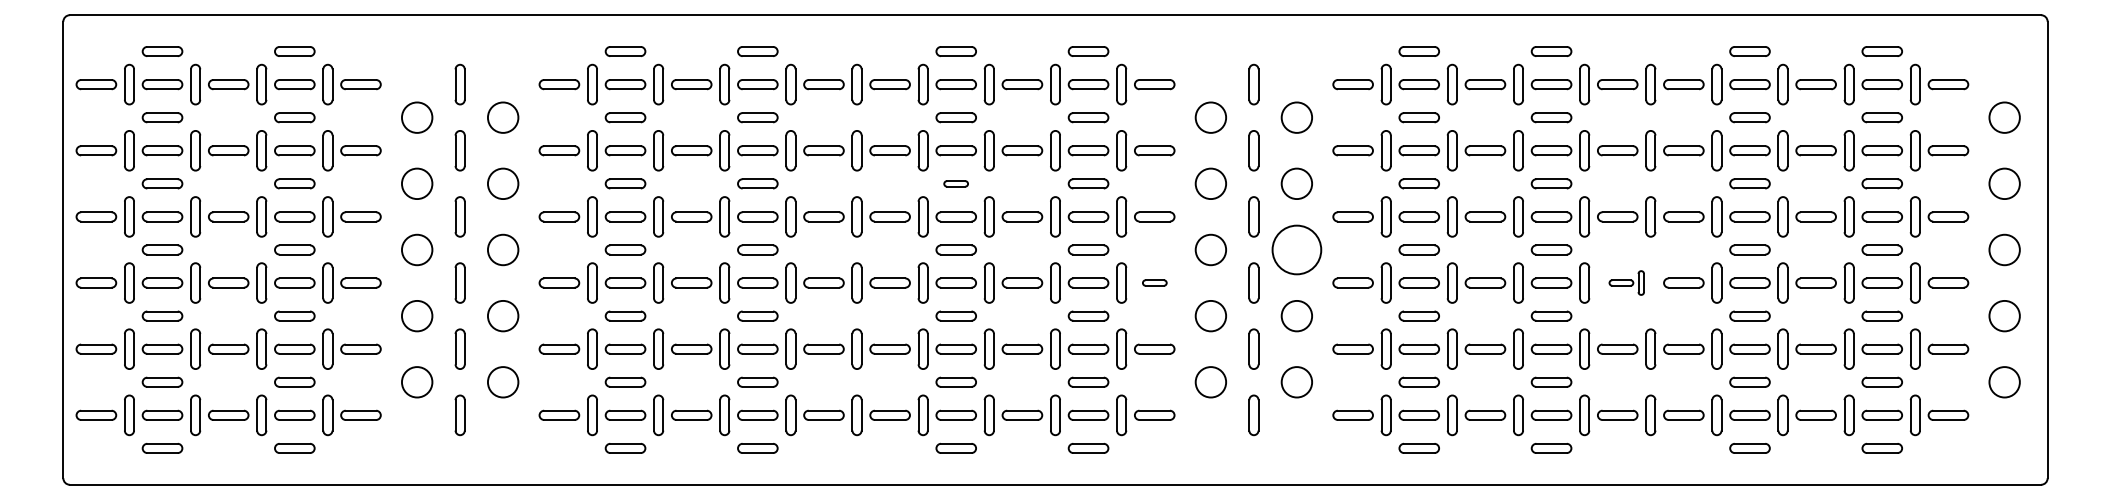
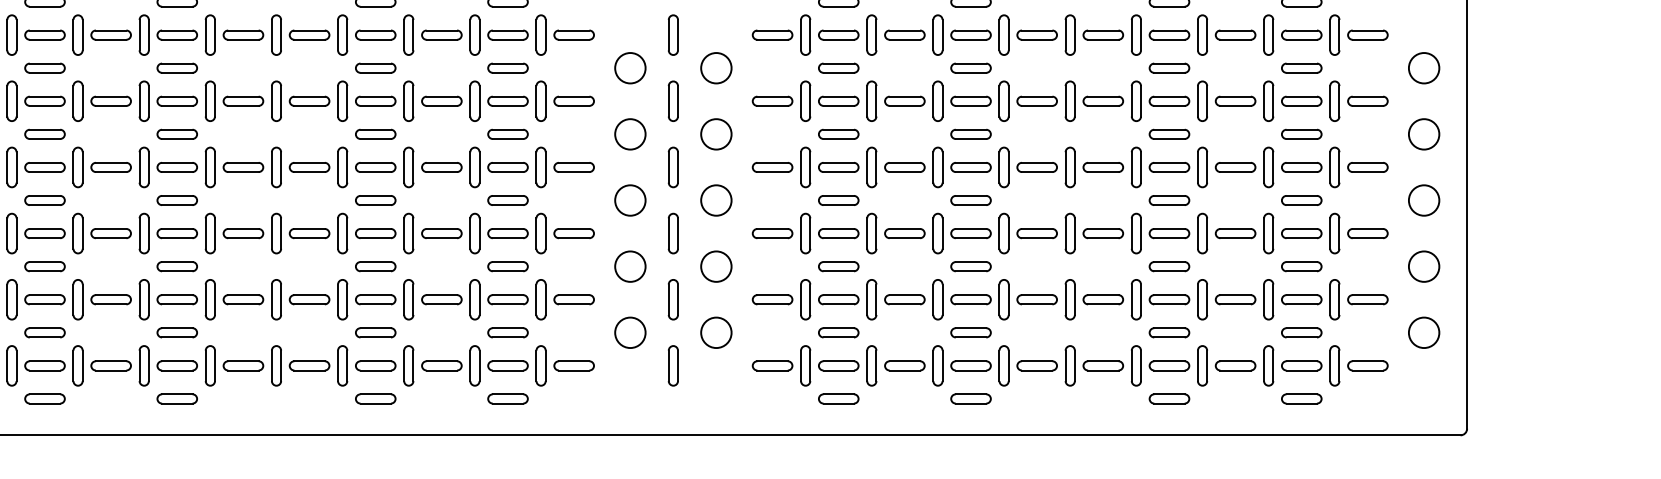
part: (955, 183) -> (374, 134), size x1.67
circle: (1296, 249) -> (715, 200), size x0.62
part: (1154, 282) -> (573, 233), size x1.67
part: (1626, 282) -> (1045, 233), size x1.67

